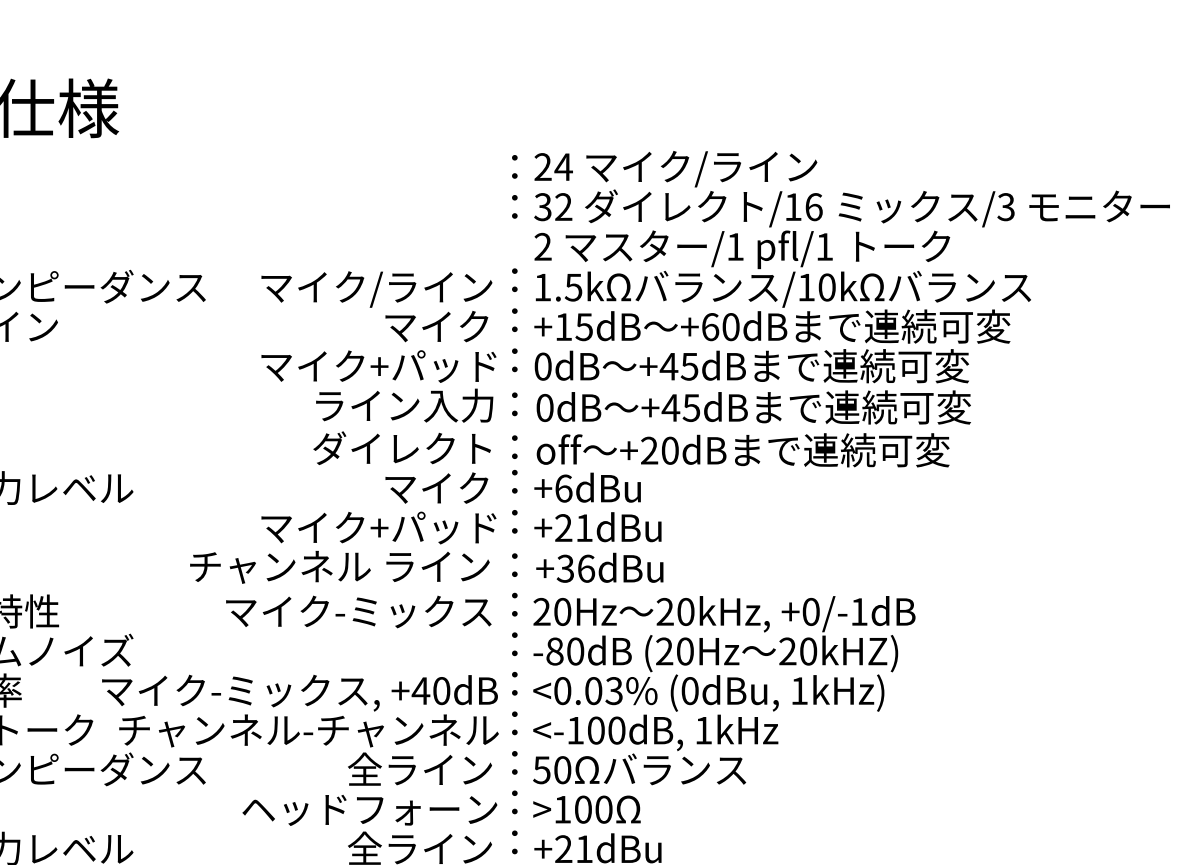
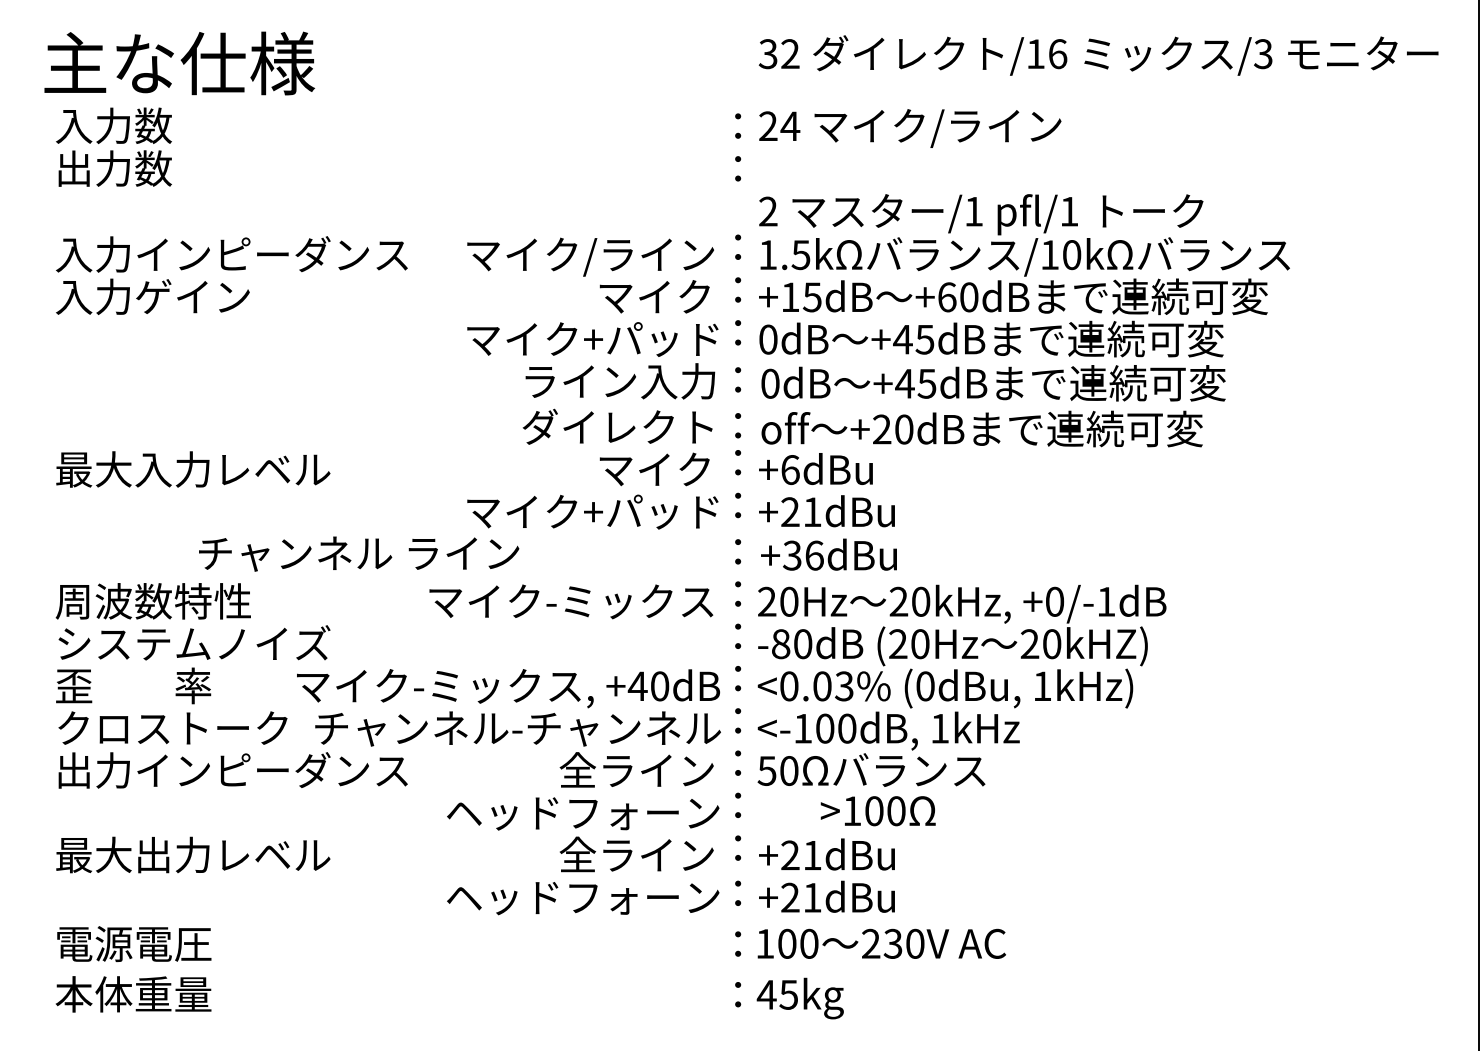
text: (851, 208) -> (1098, 55), moved
text: (340, 566) -> (359, 553), moved
text: (586, 809) -> (877, 811), moved

